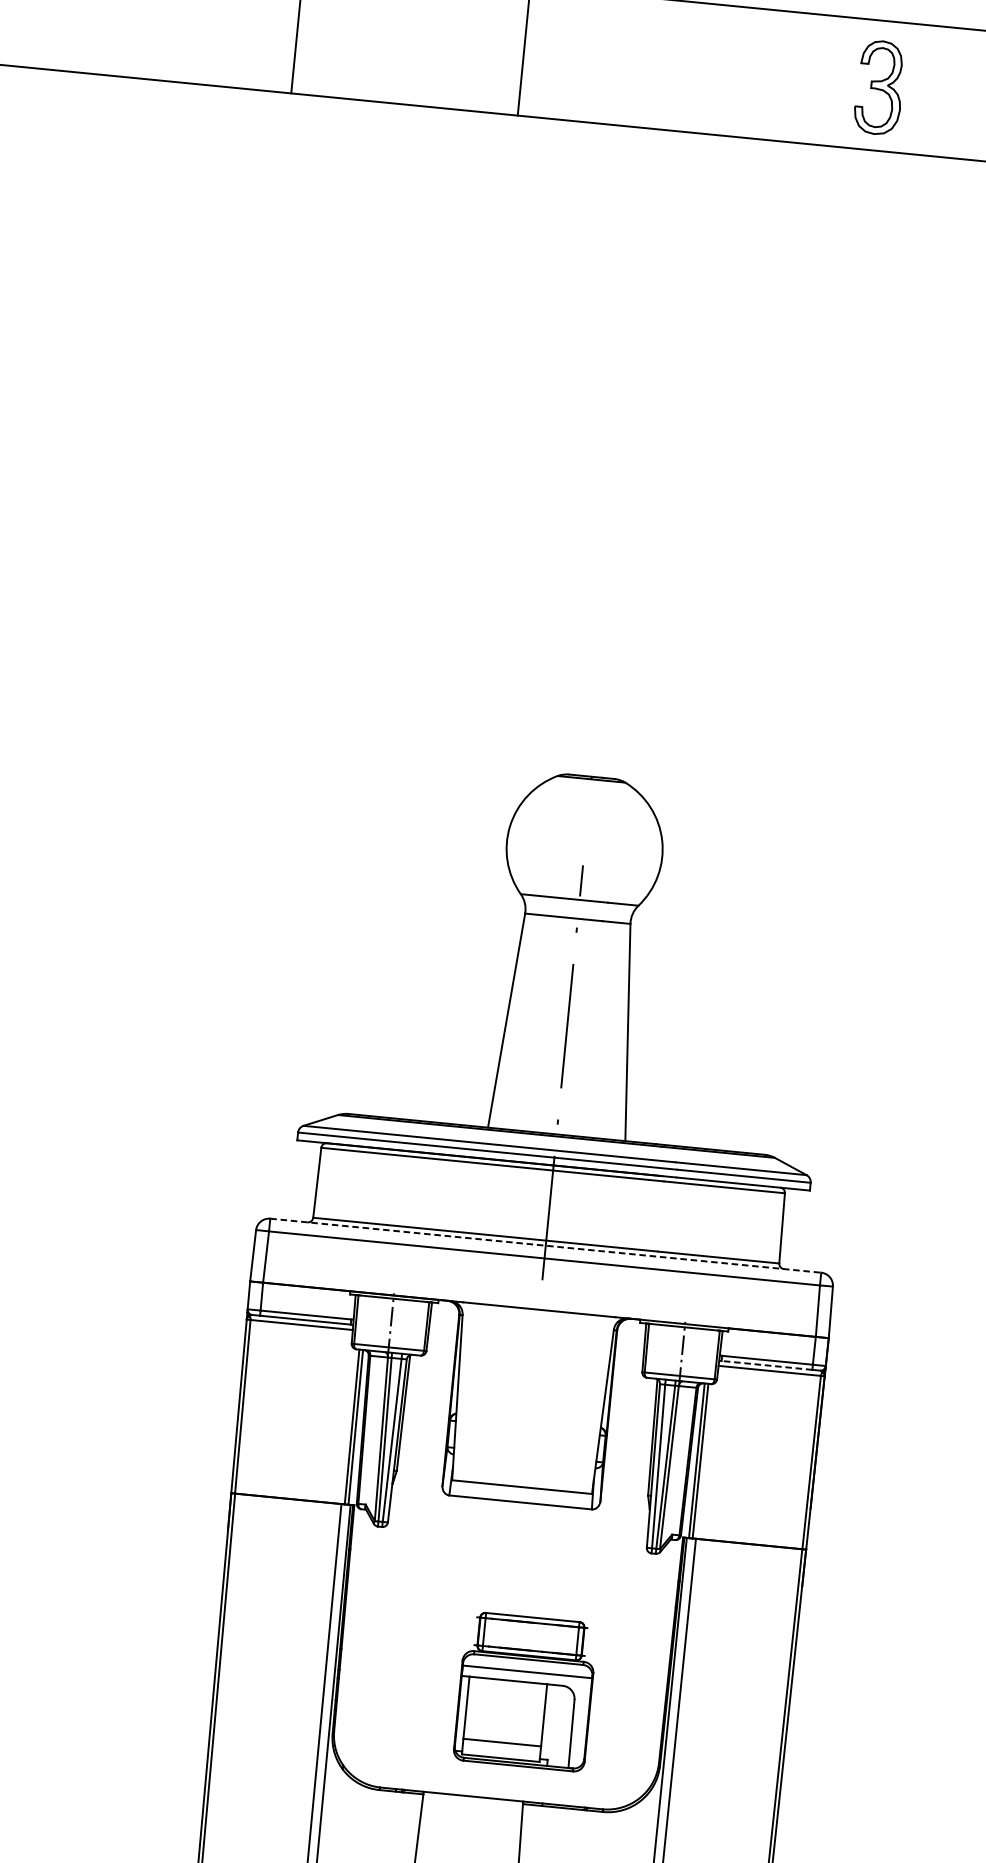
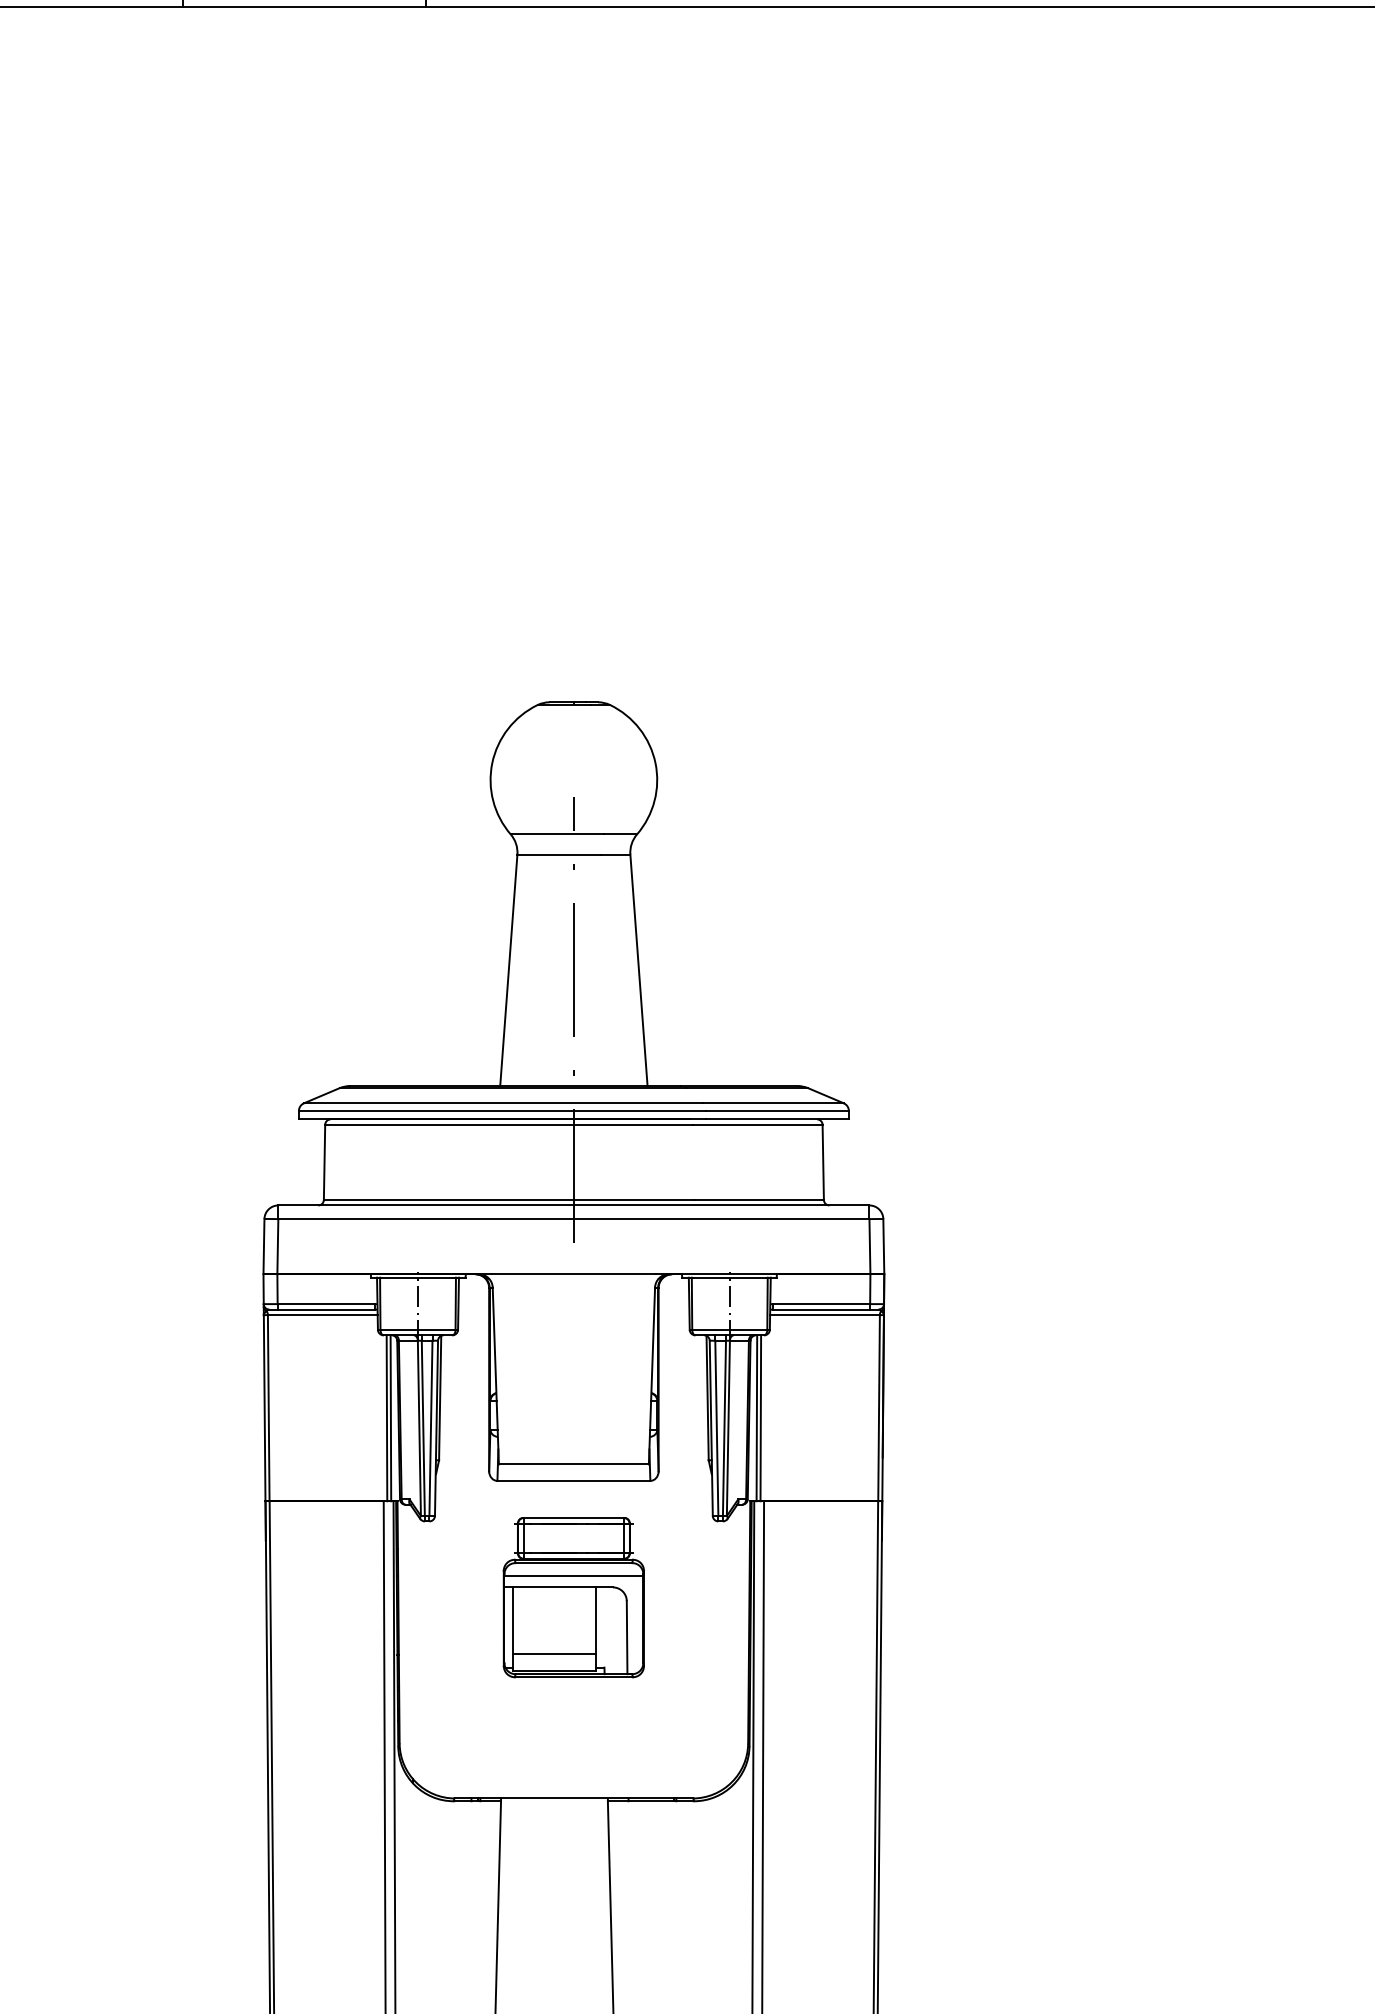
line: (545, 1245) -> (573, 1205), dashed -> solid
line: (767, 1365) -> (821, 1309), dashed -> solid
part: (525, 1691) -> (573, 1597), moved

